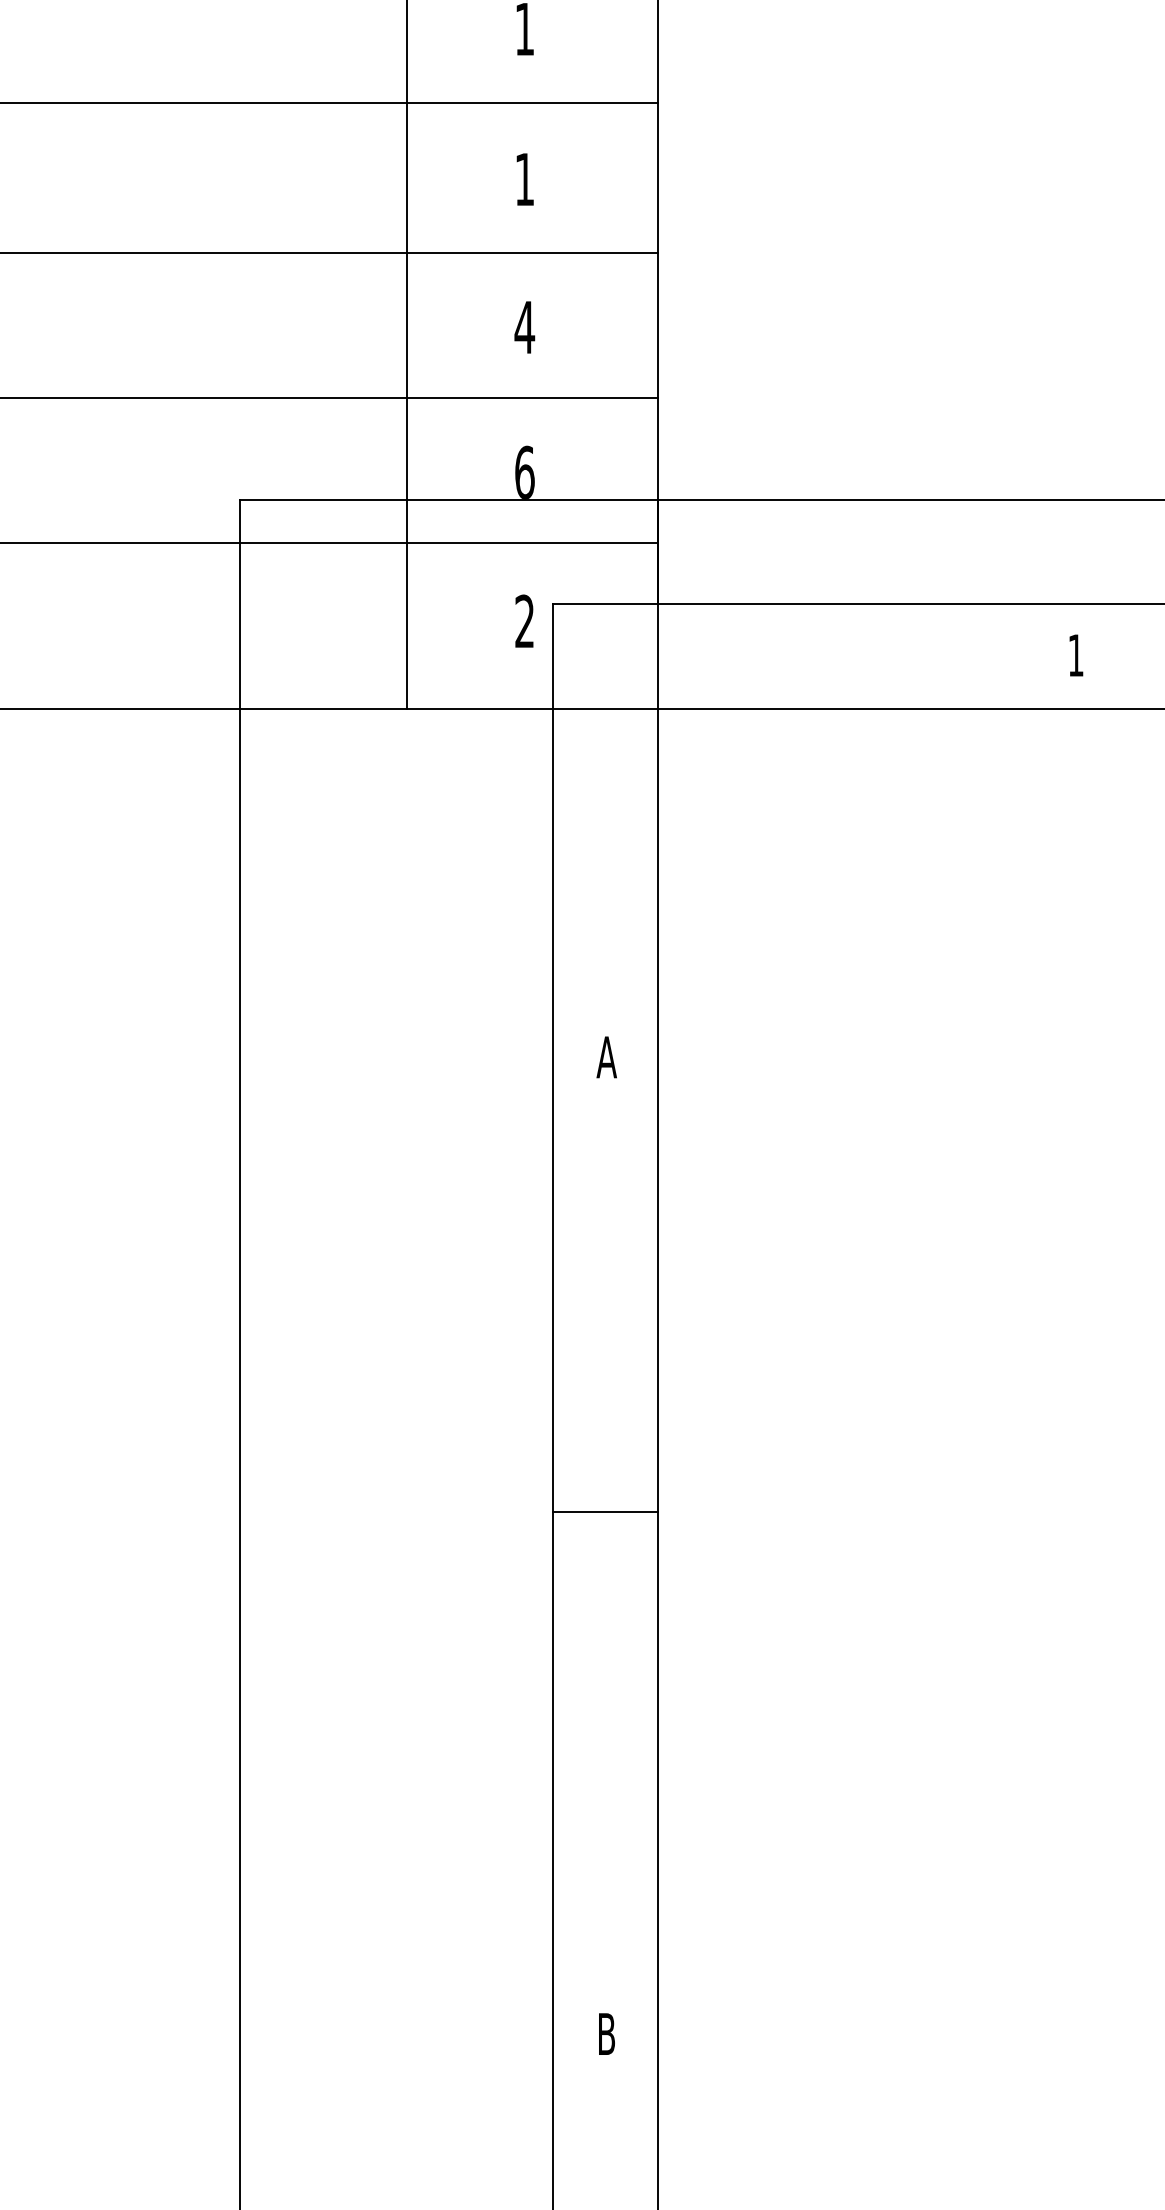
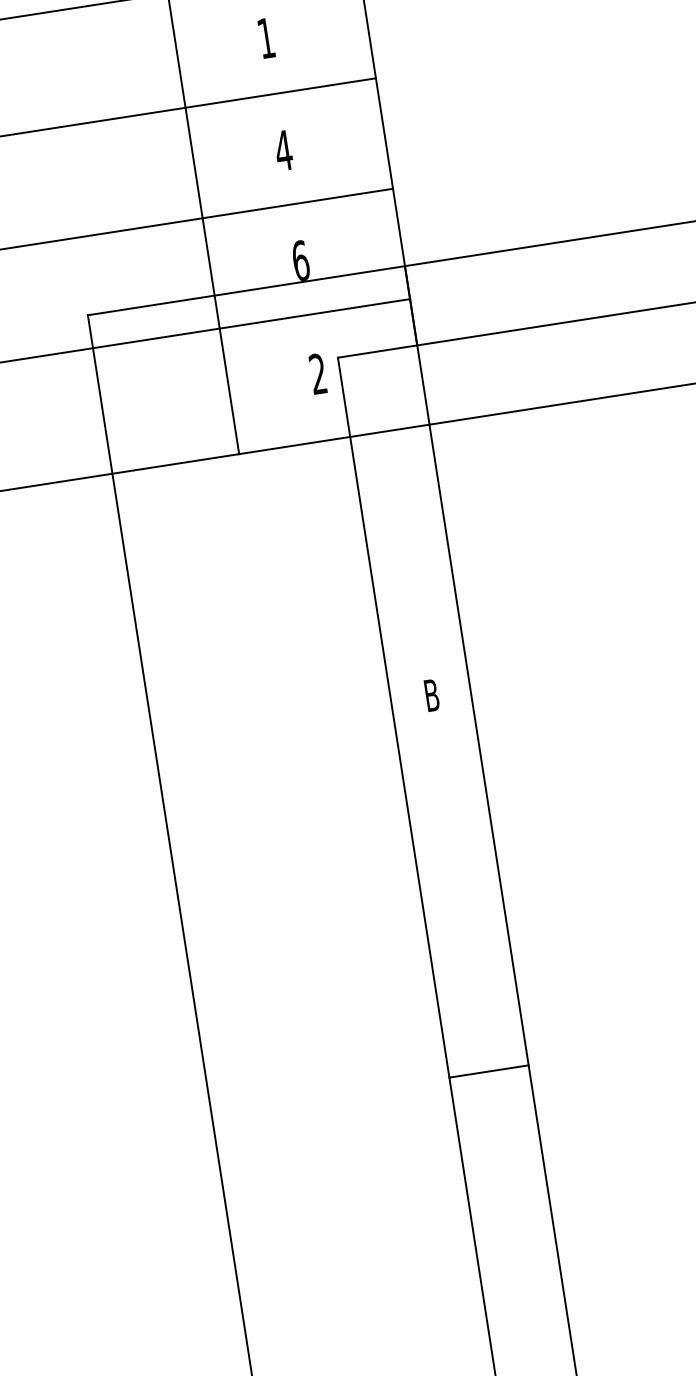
text: (606, 1057) -> (431, 695), A -> B
line: (605, 1512) -> (489, 1071), moved

